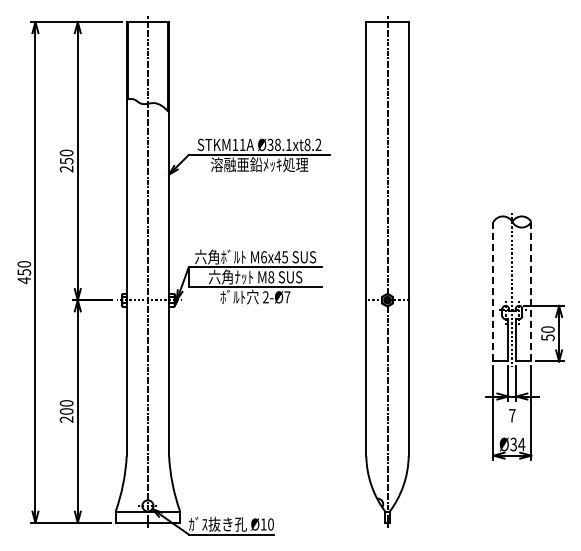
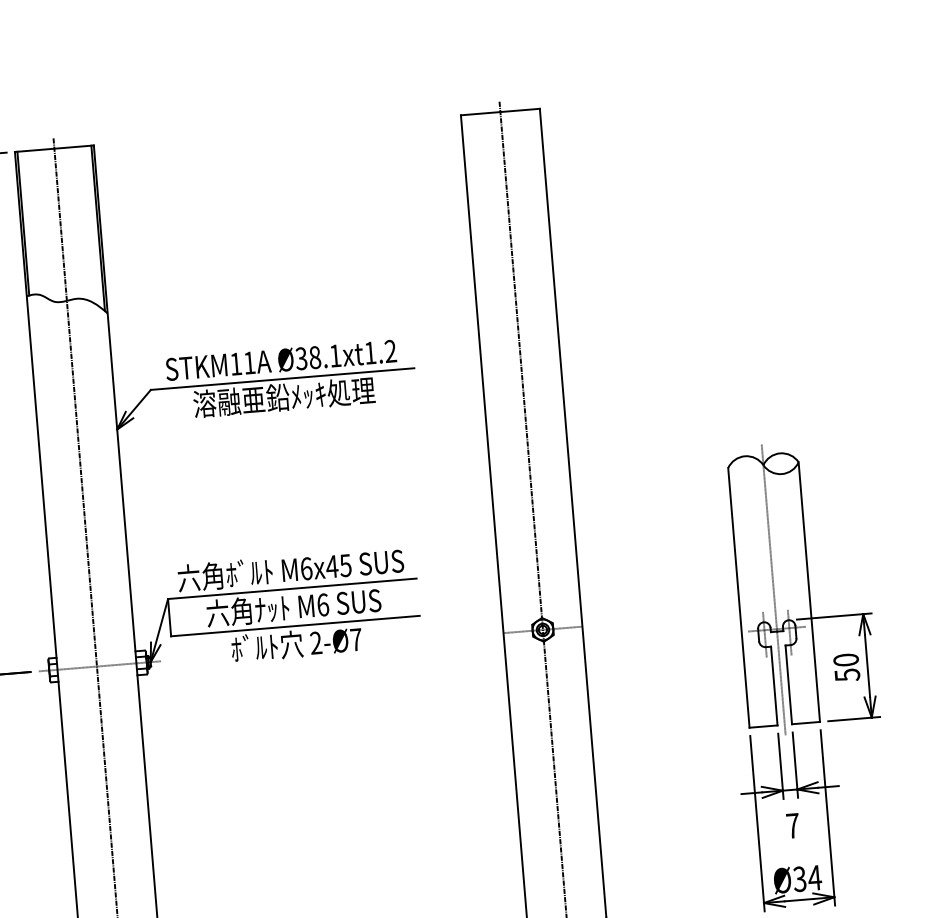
text: (307, 144) -> (370, 352), Ø38.1xt8.2 -> Ø38.1xt1.2
text: (271, 277) -> (323, 605), M8 -> M6
line: (493, 291) -> (738, 597), dashed -> solid
line: (531, 291) -> (809, 591), dashed -> solid

